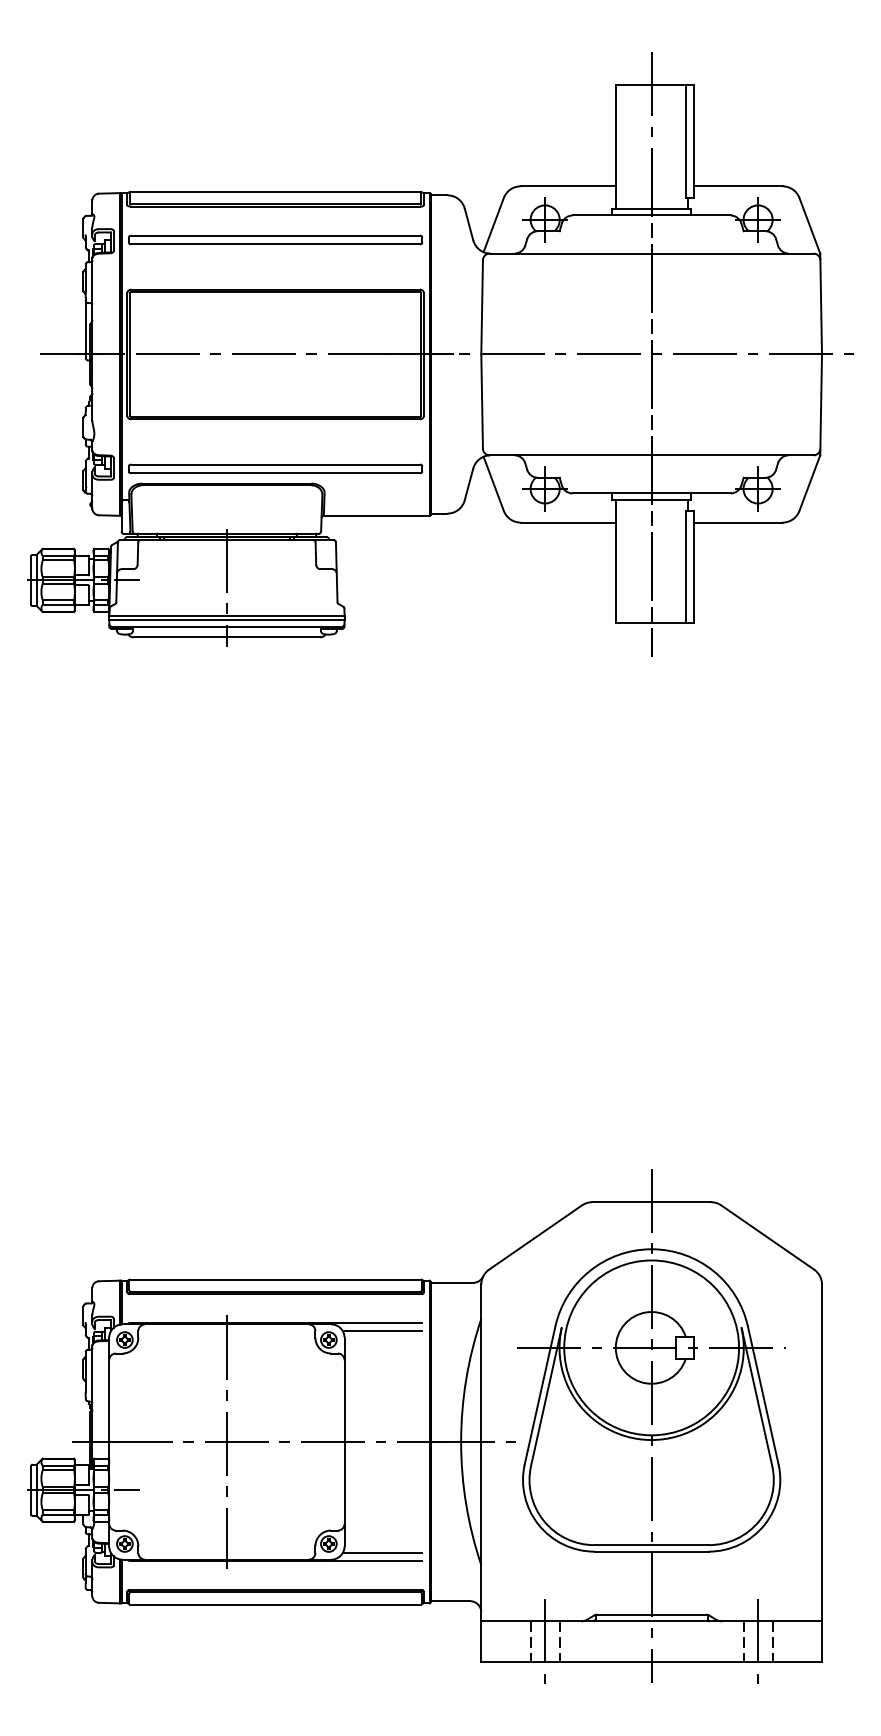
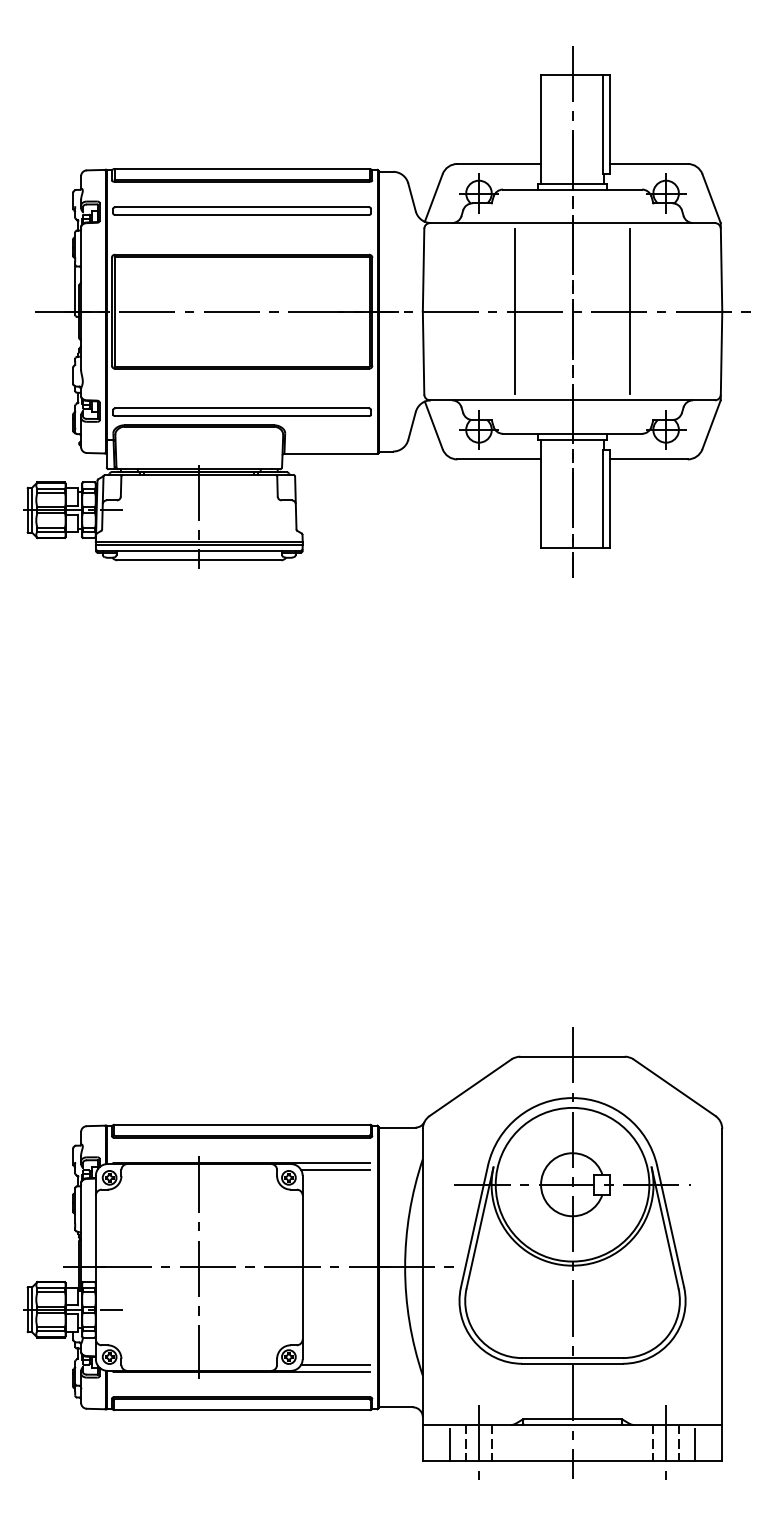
line: (586, 354) -> (515, 311), added
line: (716, 354) -> (629, 311), added
line: (512, 1643) -> (450, 1444), added
line: (790, 1643) -> (694, 1444), added

